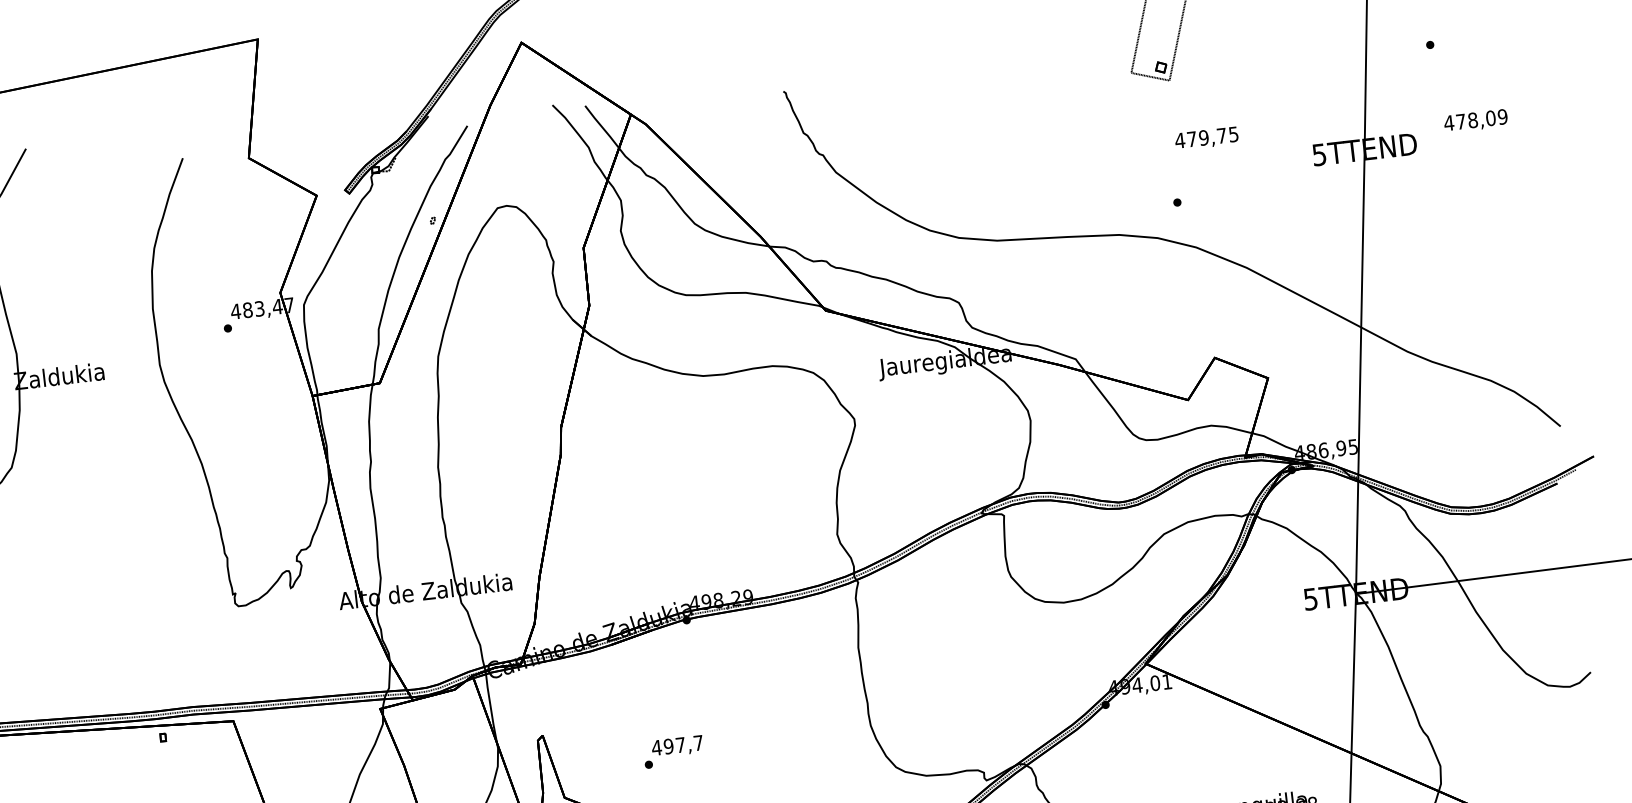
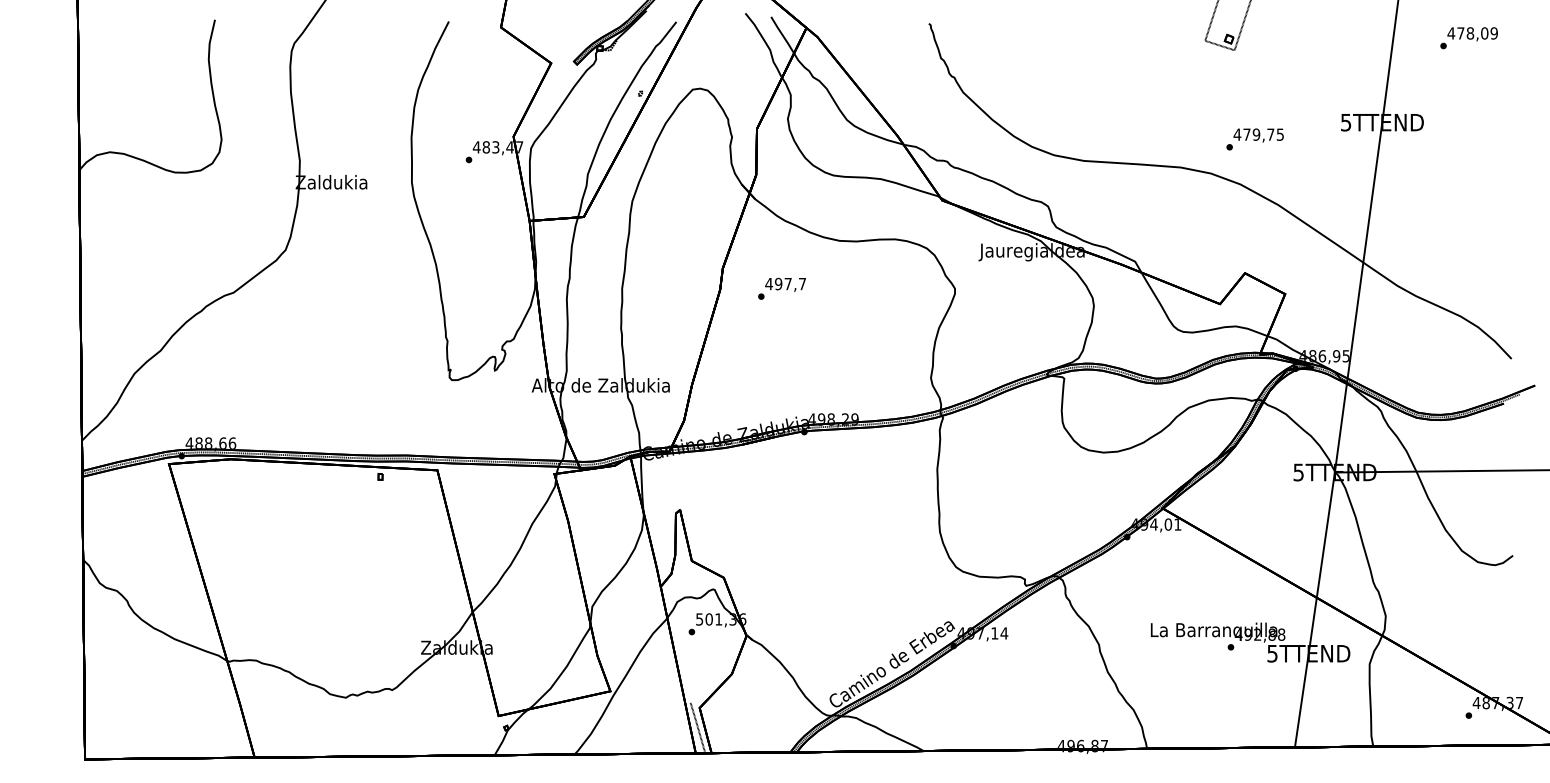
text: (1475, 121) -> (1472, 34), moved
text: (1206, 138) -> (1258, 135), moved
text: (672, 751) -> (781, 288), moved

